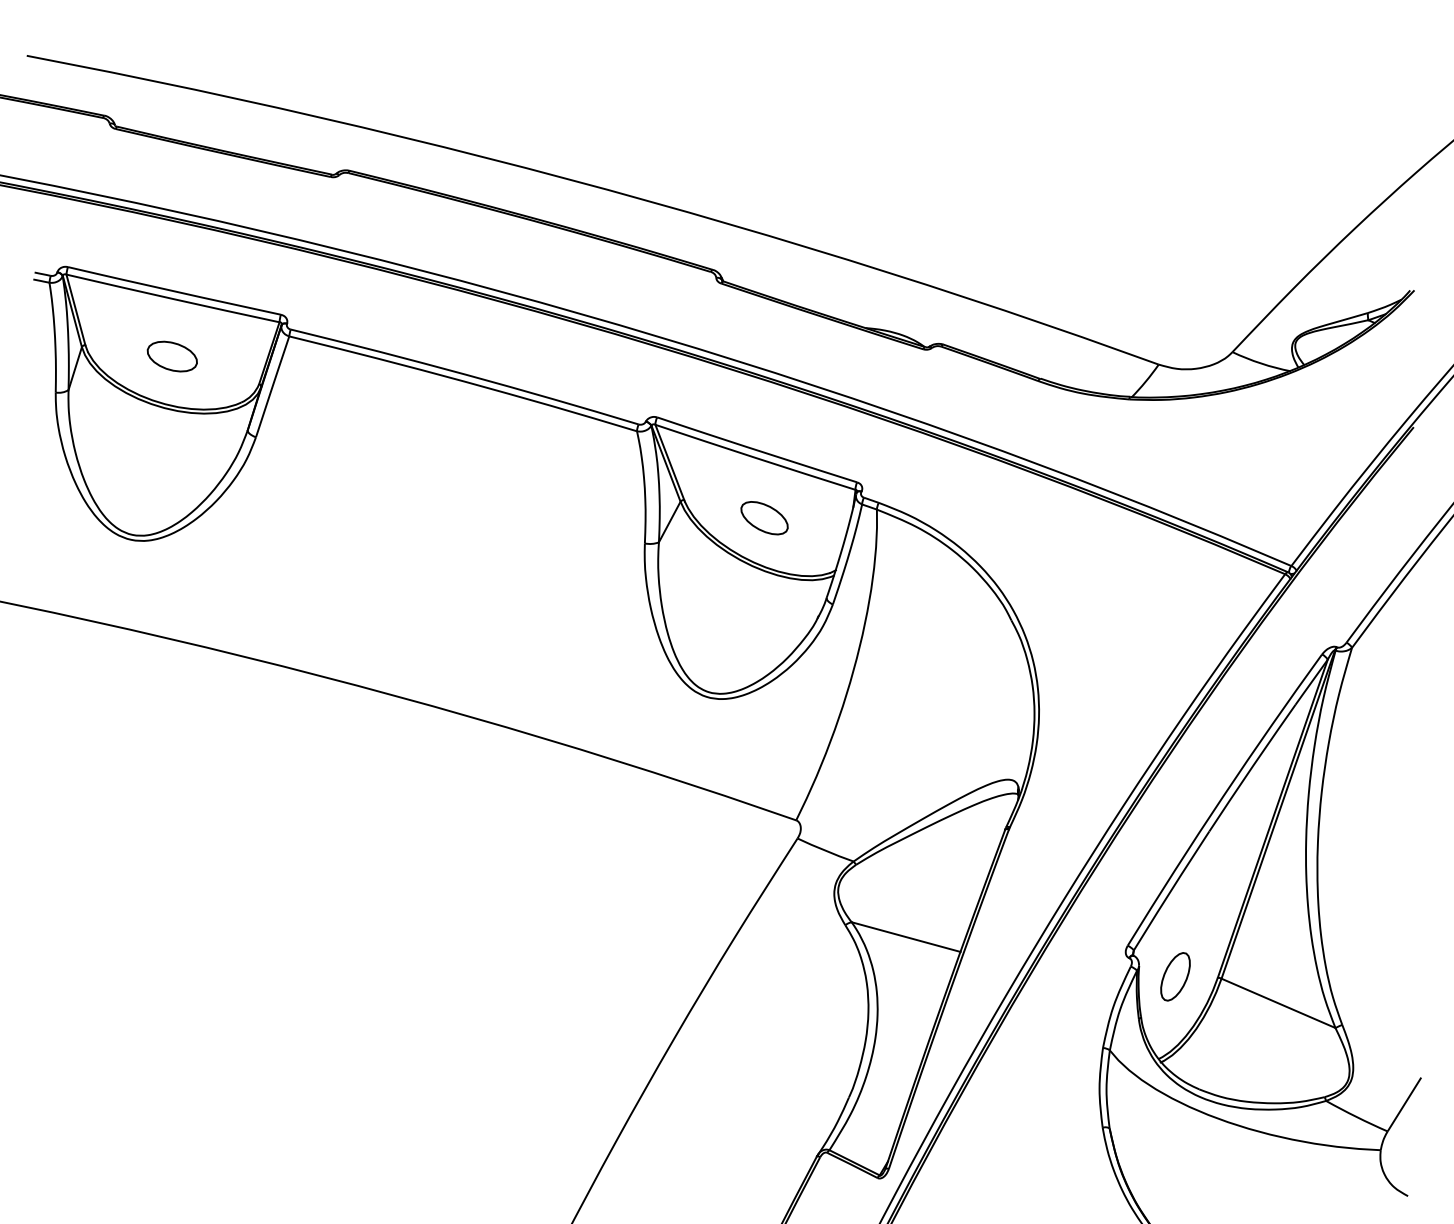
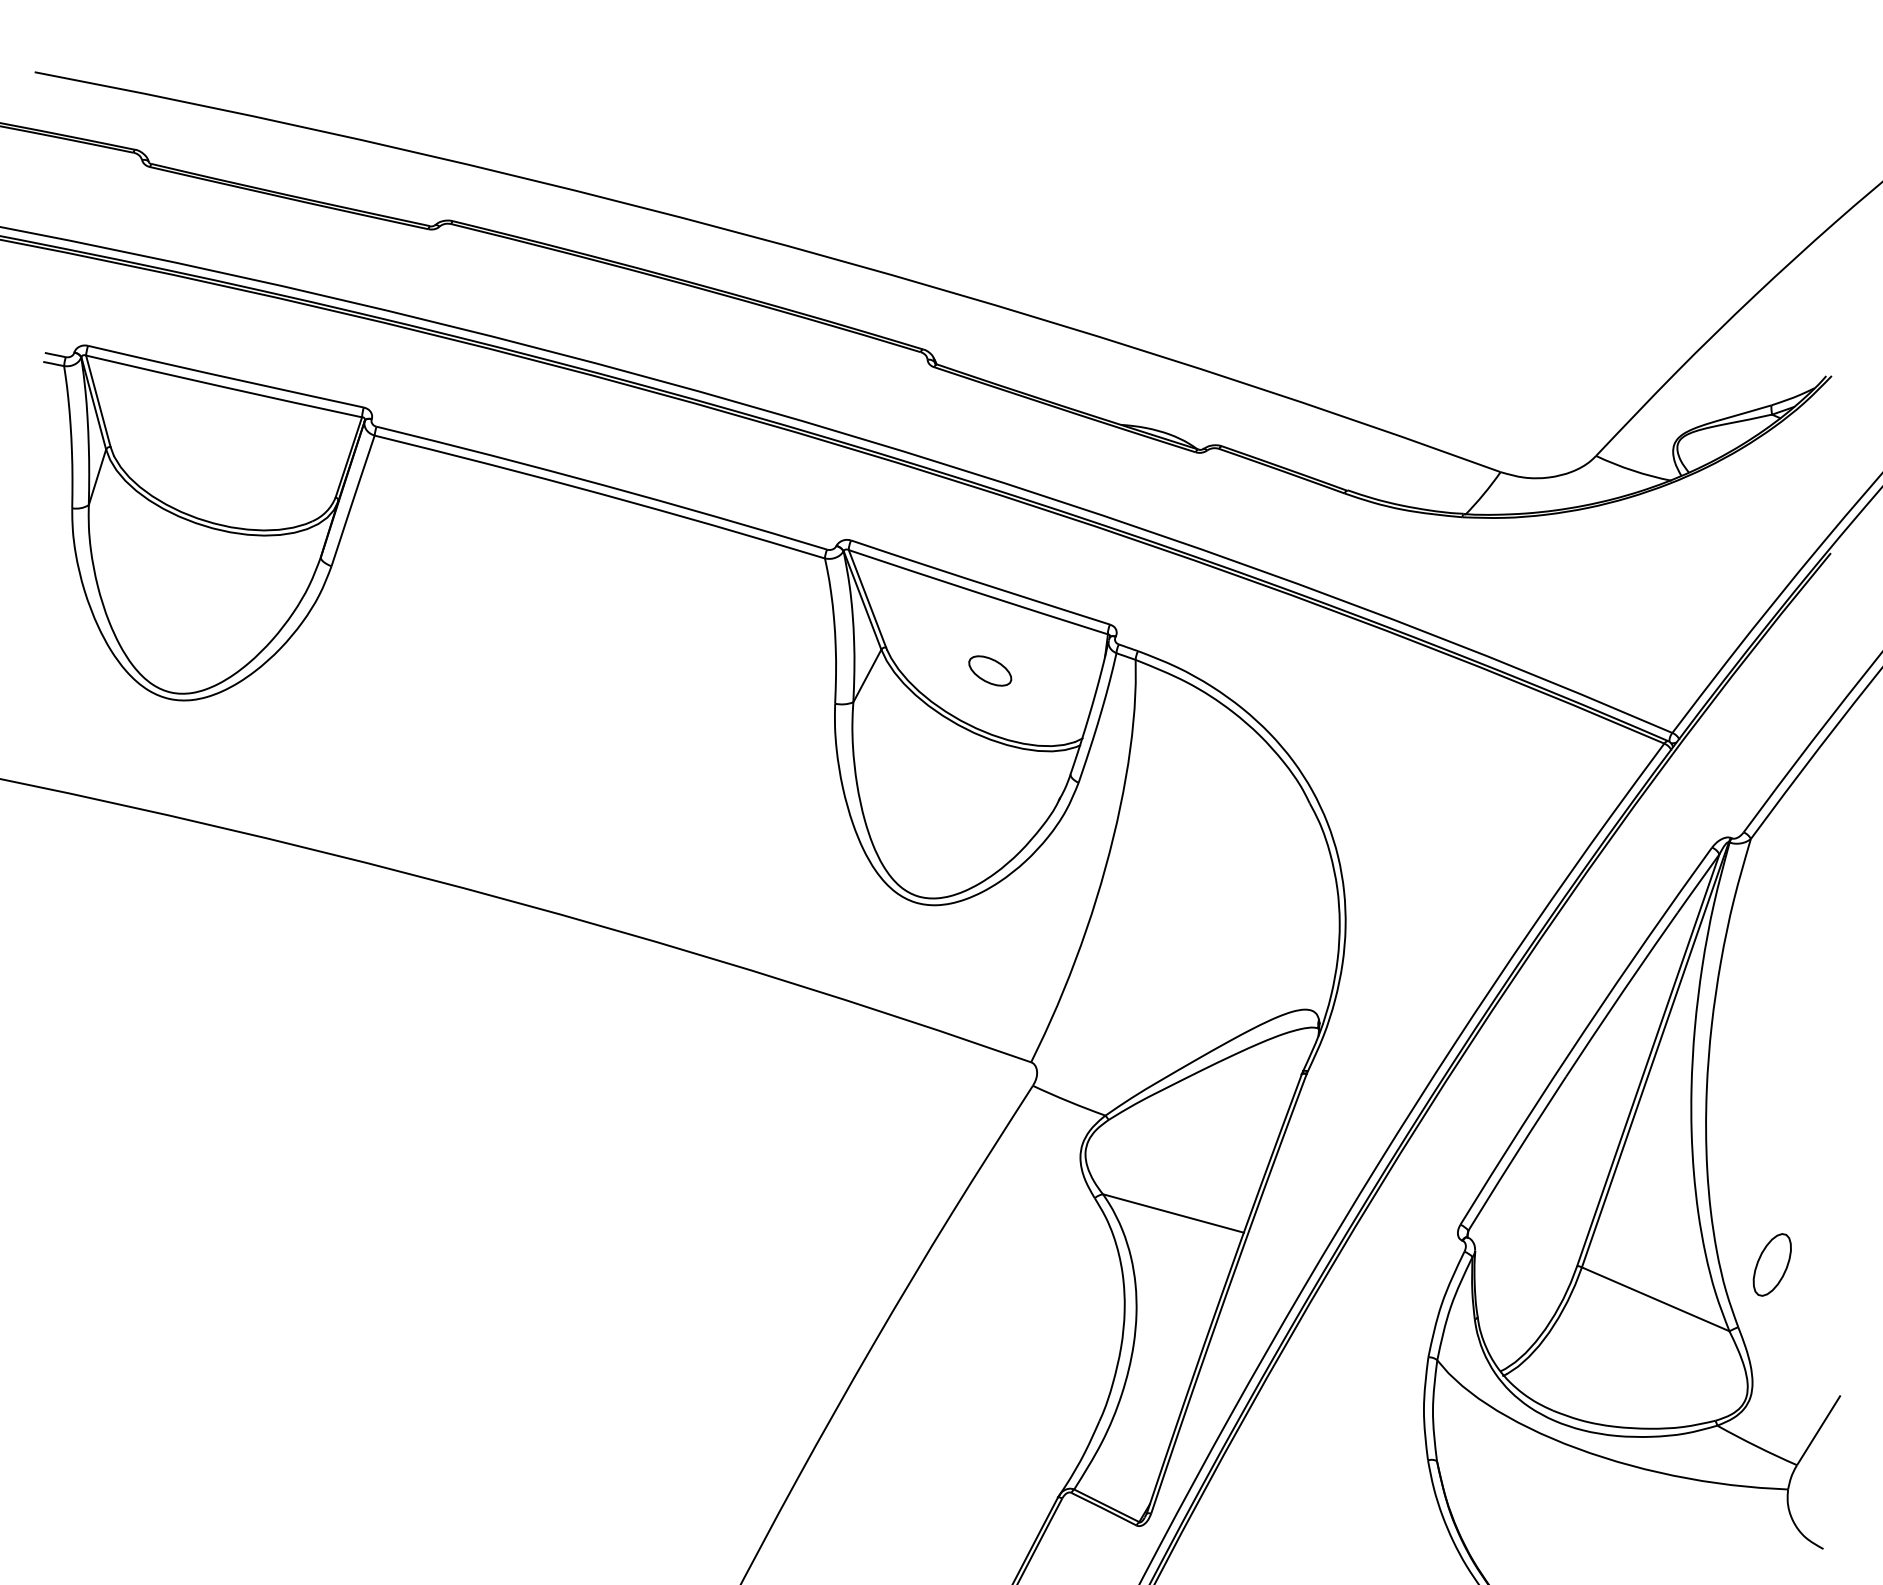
part: (172, 356) -> (223, 461), removed
part: (764, 517) -> (990, 670), size x0.7
part: (1174, 976) -> (1771, 1264), moved

